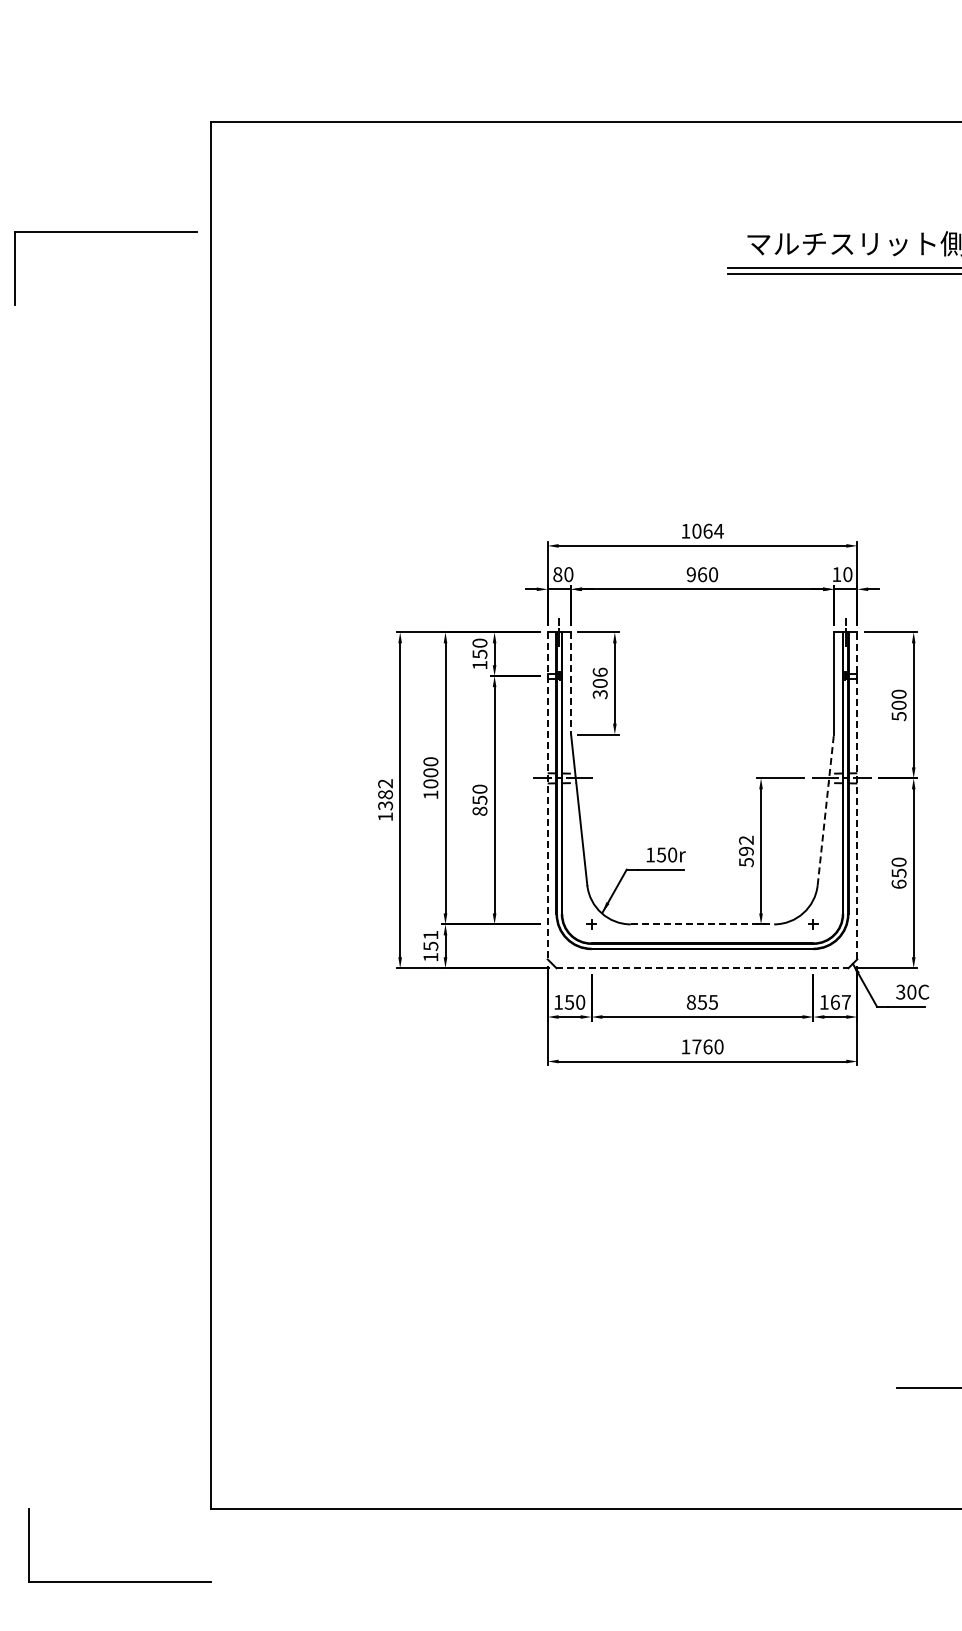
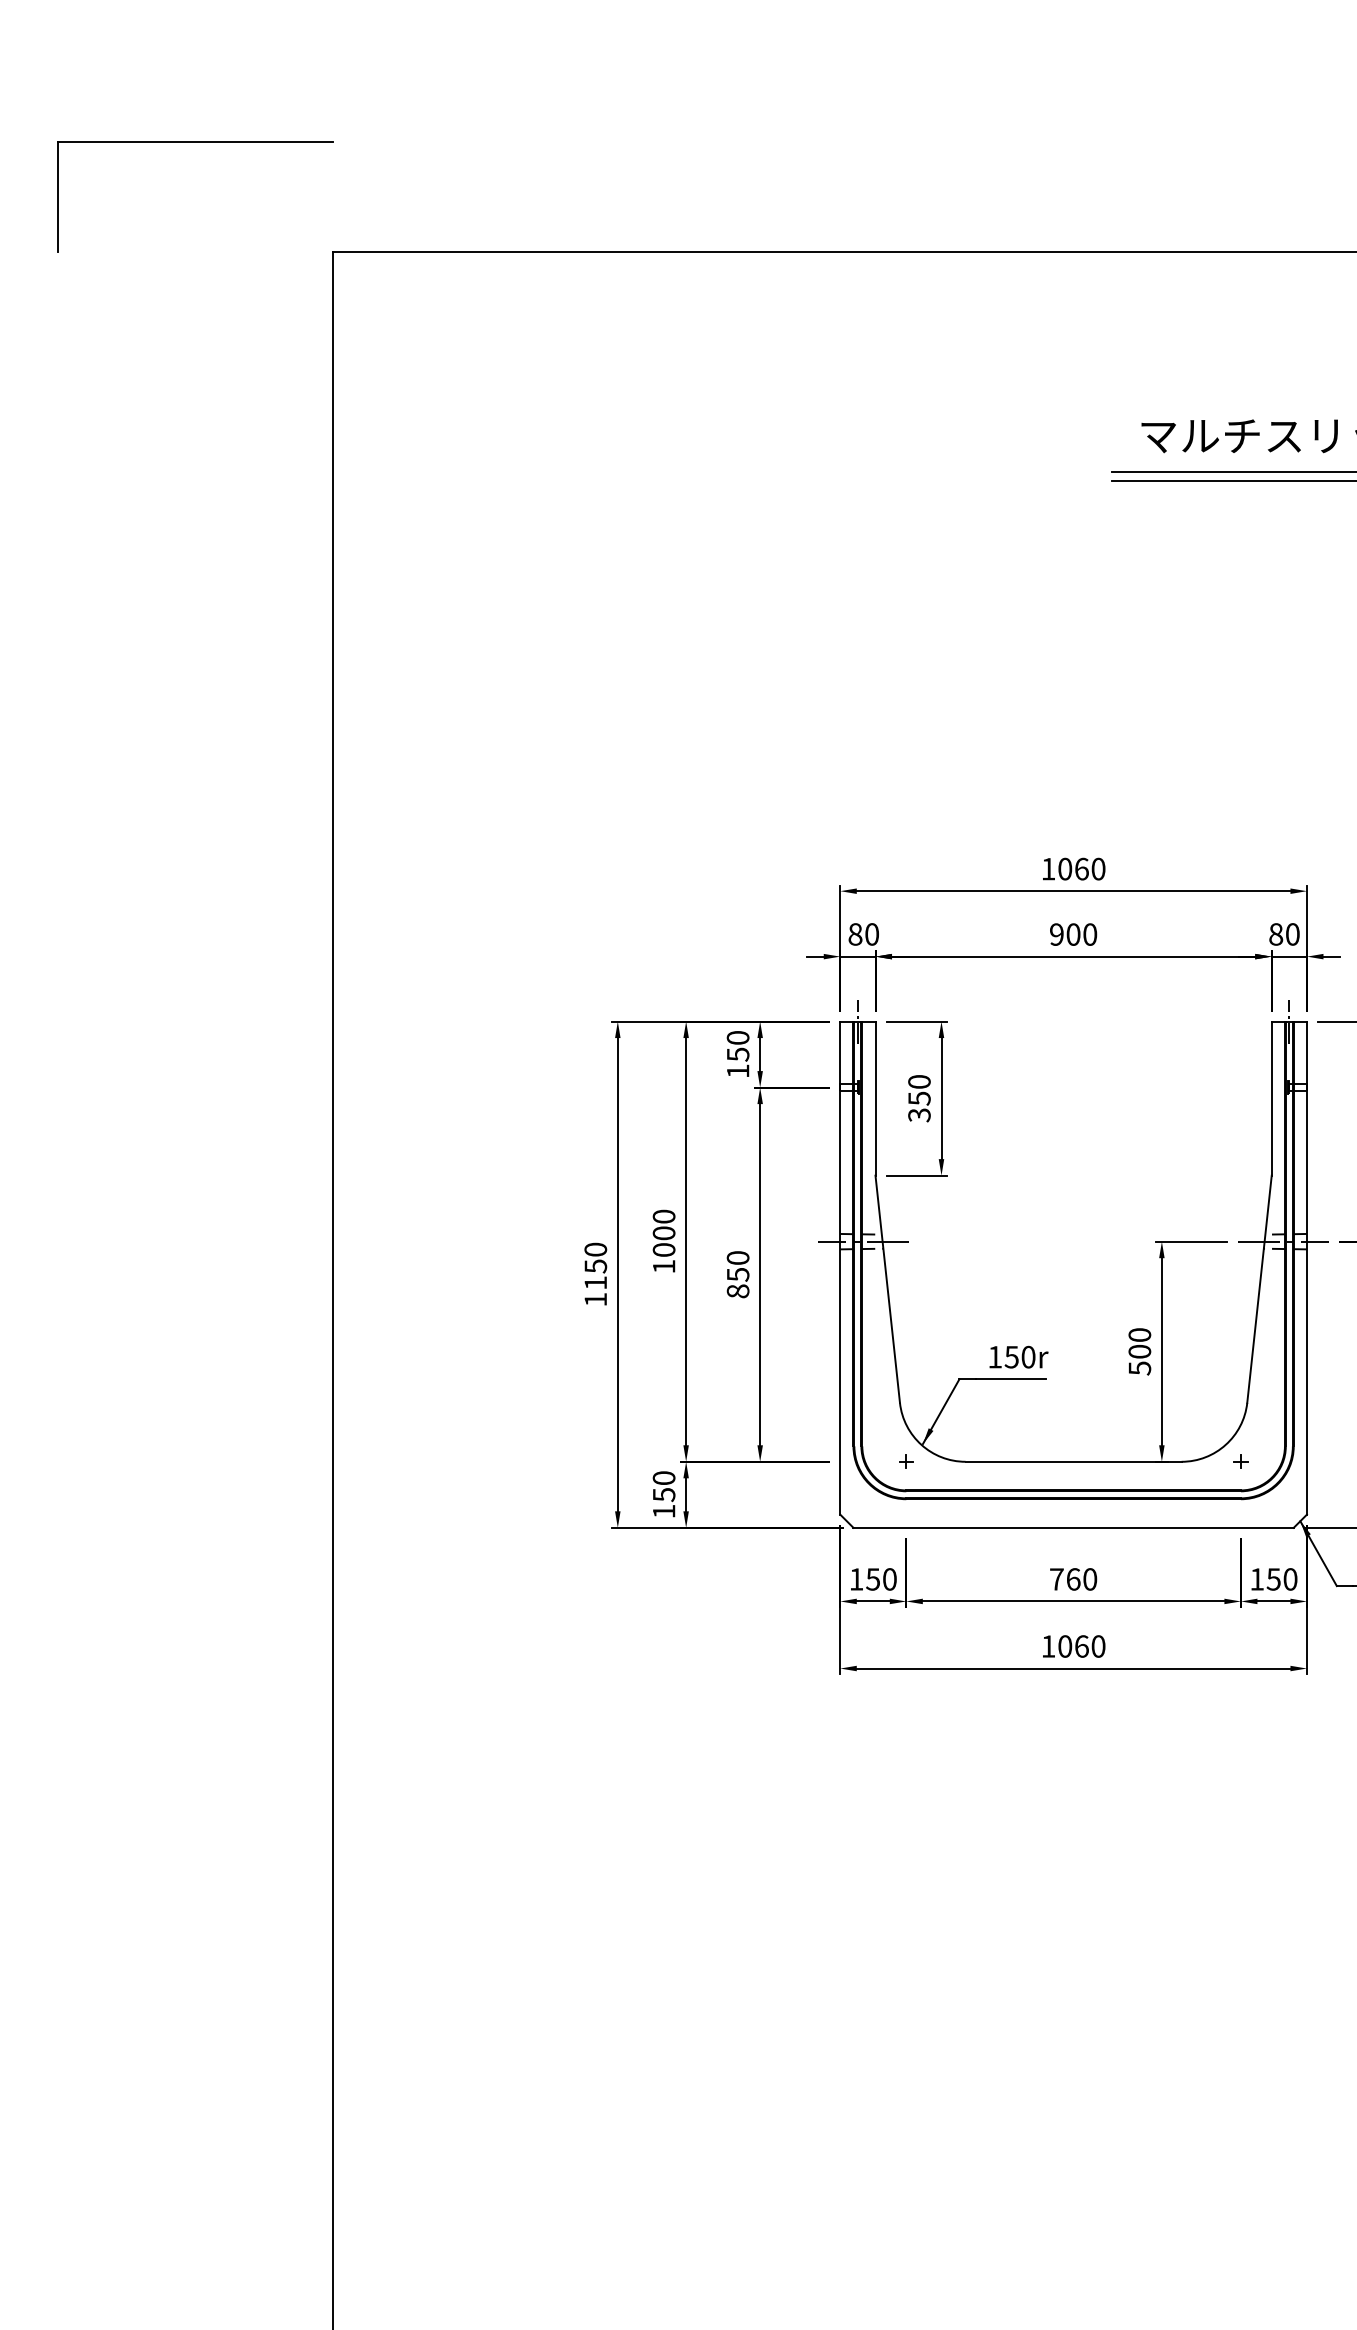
part: (105, 232) -> (194, 142), moved
text: (718, 530) -> (1097, 867), 1064 -> 1060
text: (702, 574) -> (1073, 934), 960 -> 900
text: (836, 574) -> (1275, 934), 10 -> 80
text: (599, 677) -> (918, 1089), 306 -> 350
line: (571, 683) -> (876, 1098), dashed -> solid
text: (385, 794) -> (595, 1265), 1382 -> 1150
line: (547, 795) -> (839, 1267), dashed -> solid
line: (857, 795) -> (1307, 1267), dashed -> solid
line: (825, 809) -> (1259, 1288), dashed -> solid
text: (746, 845) -> (1139, 1342), 592 -> 500
line: (702, 924) -> (1073, 1461), dashed -> solid
text: (430, 934) -> (663, 1477), 151 -> 150
line: (703, 968) -> (1075, 1528), dashed -> solid
text: (702, 1001) -> (1073, 1578), 855 -> 760
text: (840, 1001) -> (1281, 1578), 167 -> 150
text: (696, 1046) -> (1064, 1645), 1760 -> 1060

